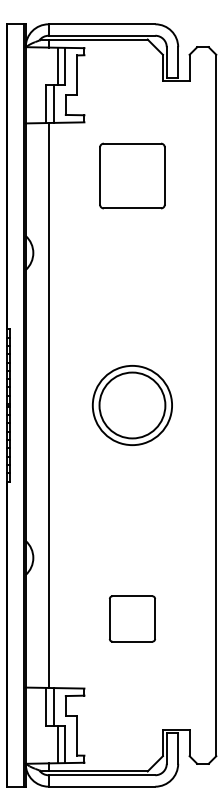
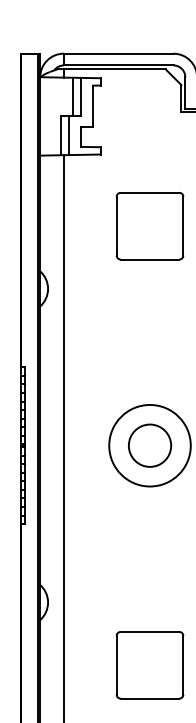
part: (132, 175) -> (150, 225), moved
circle: (132, 405) -> (150, 445), size x0.62
part: (132, 618) -> (150, 664), size x1.43

